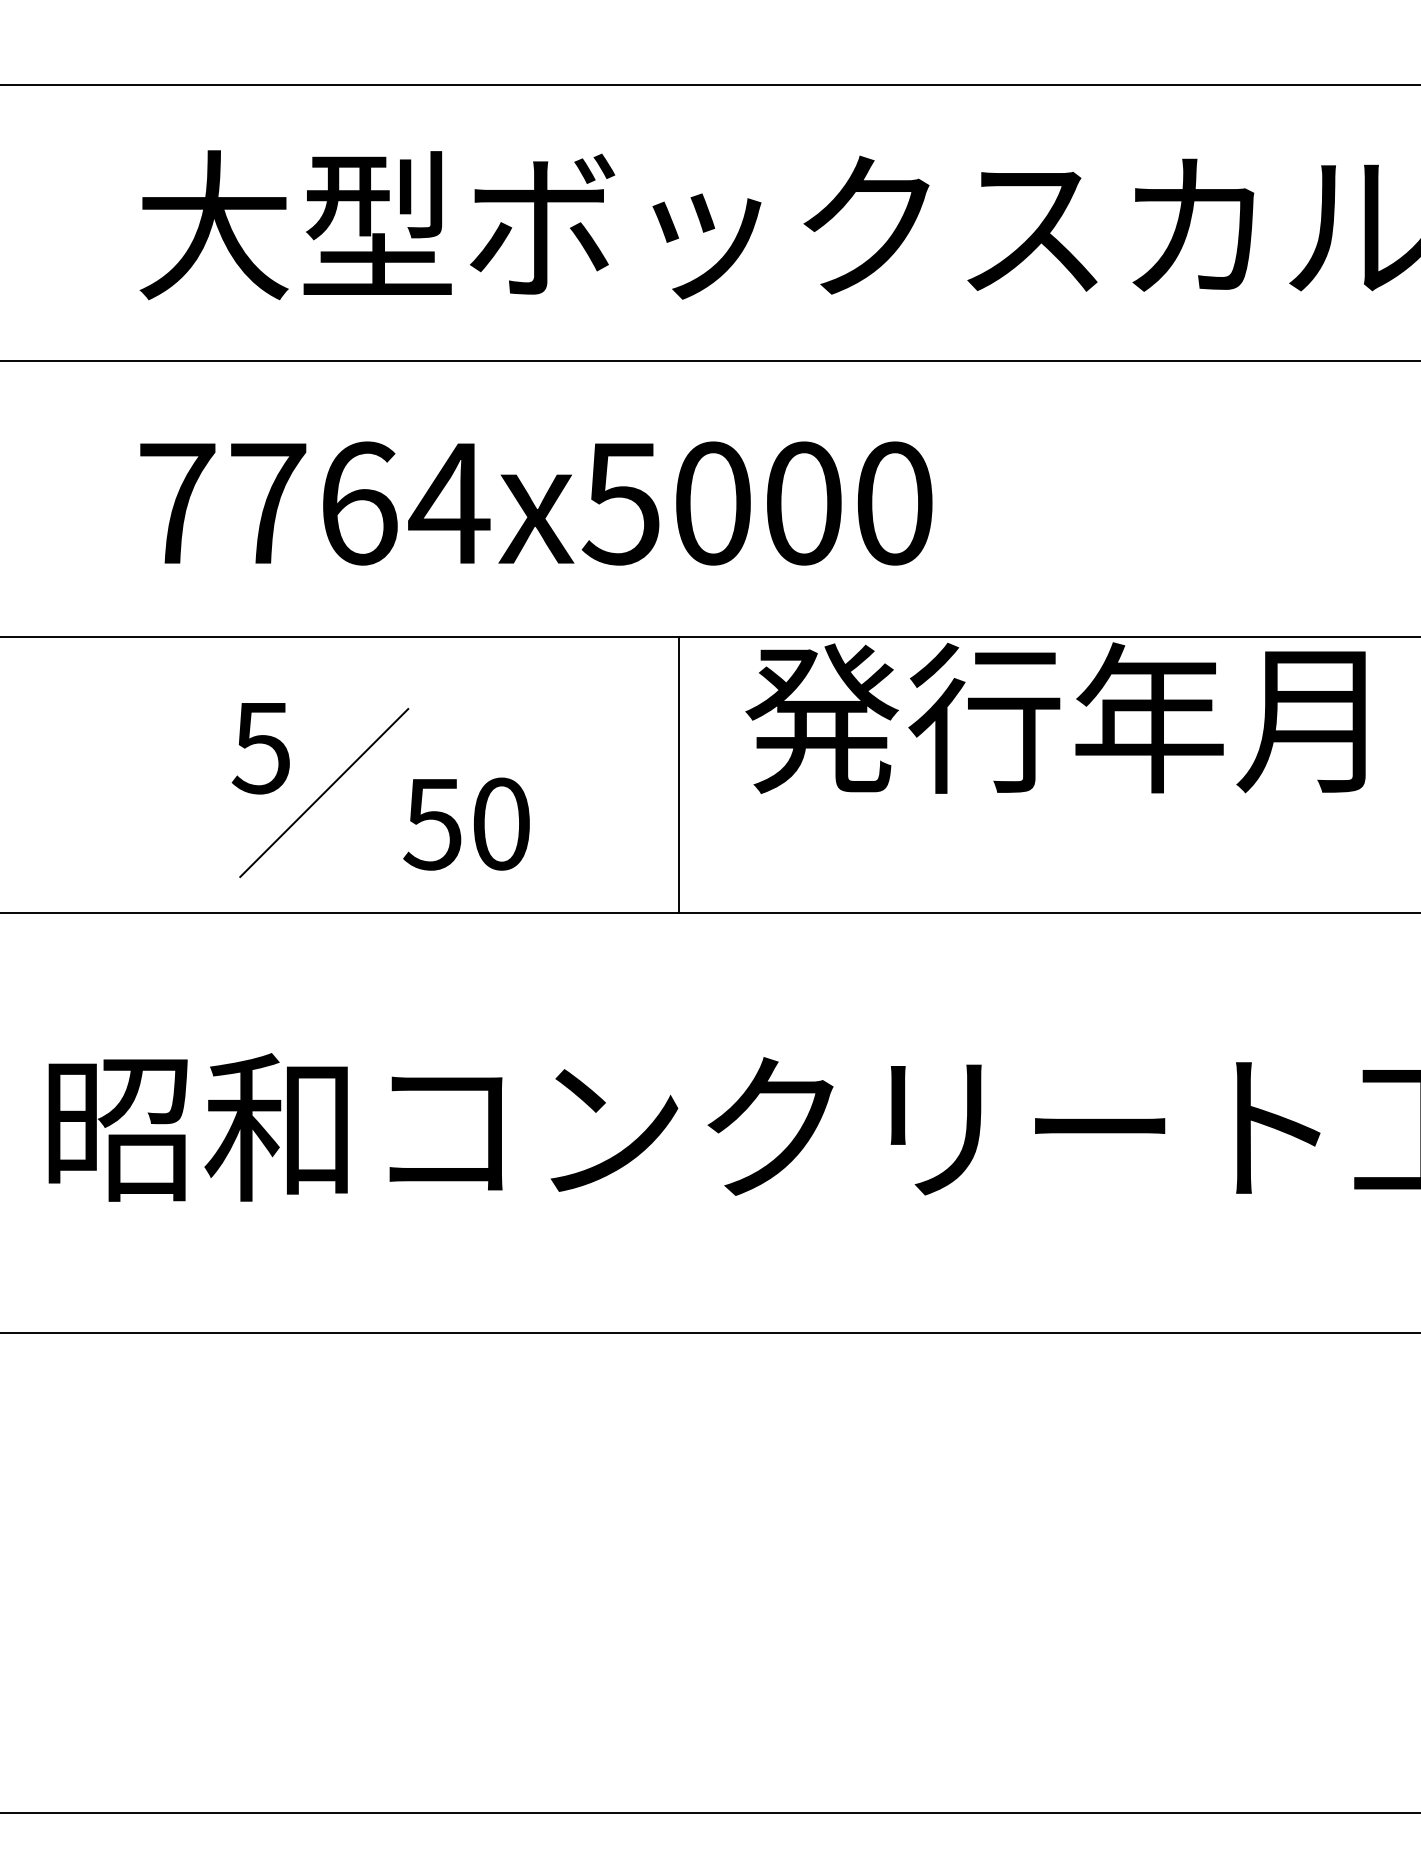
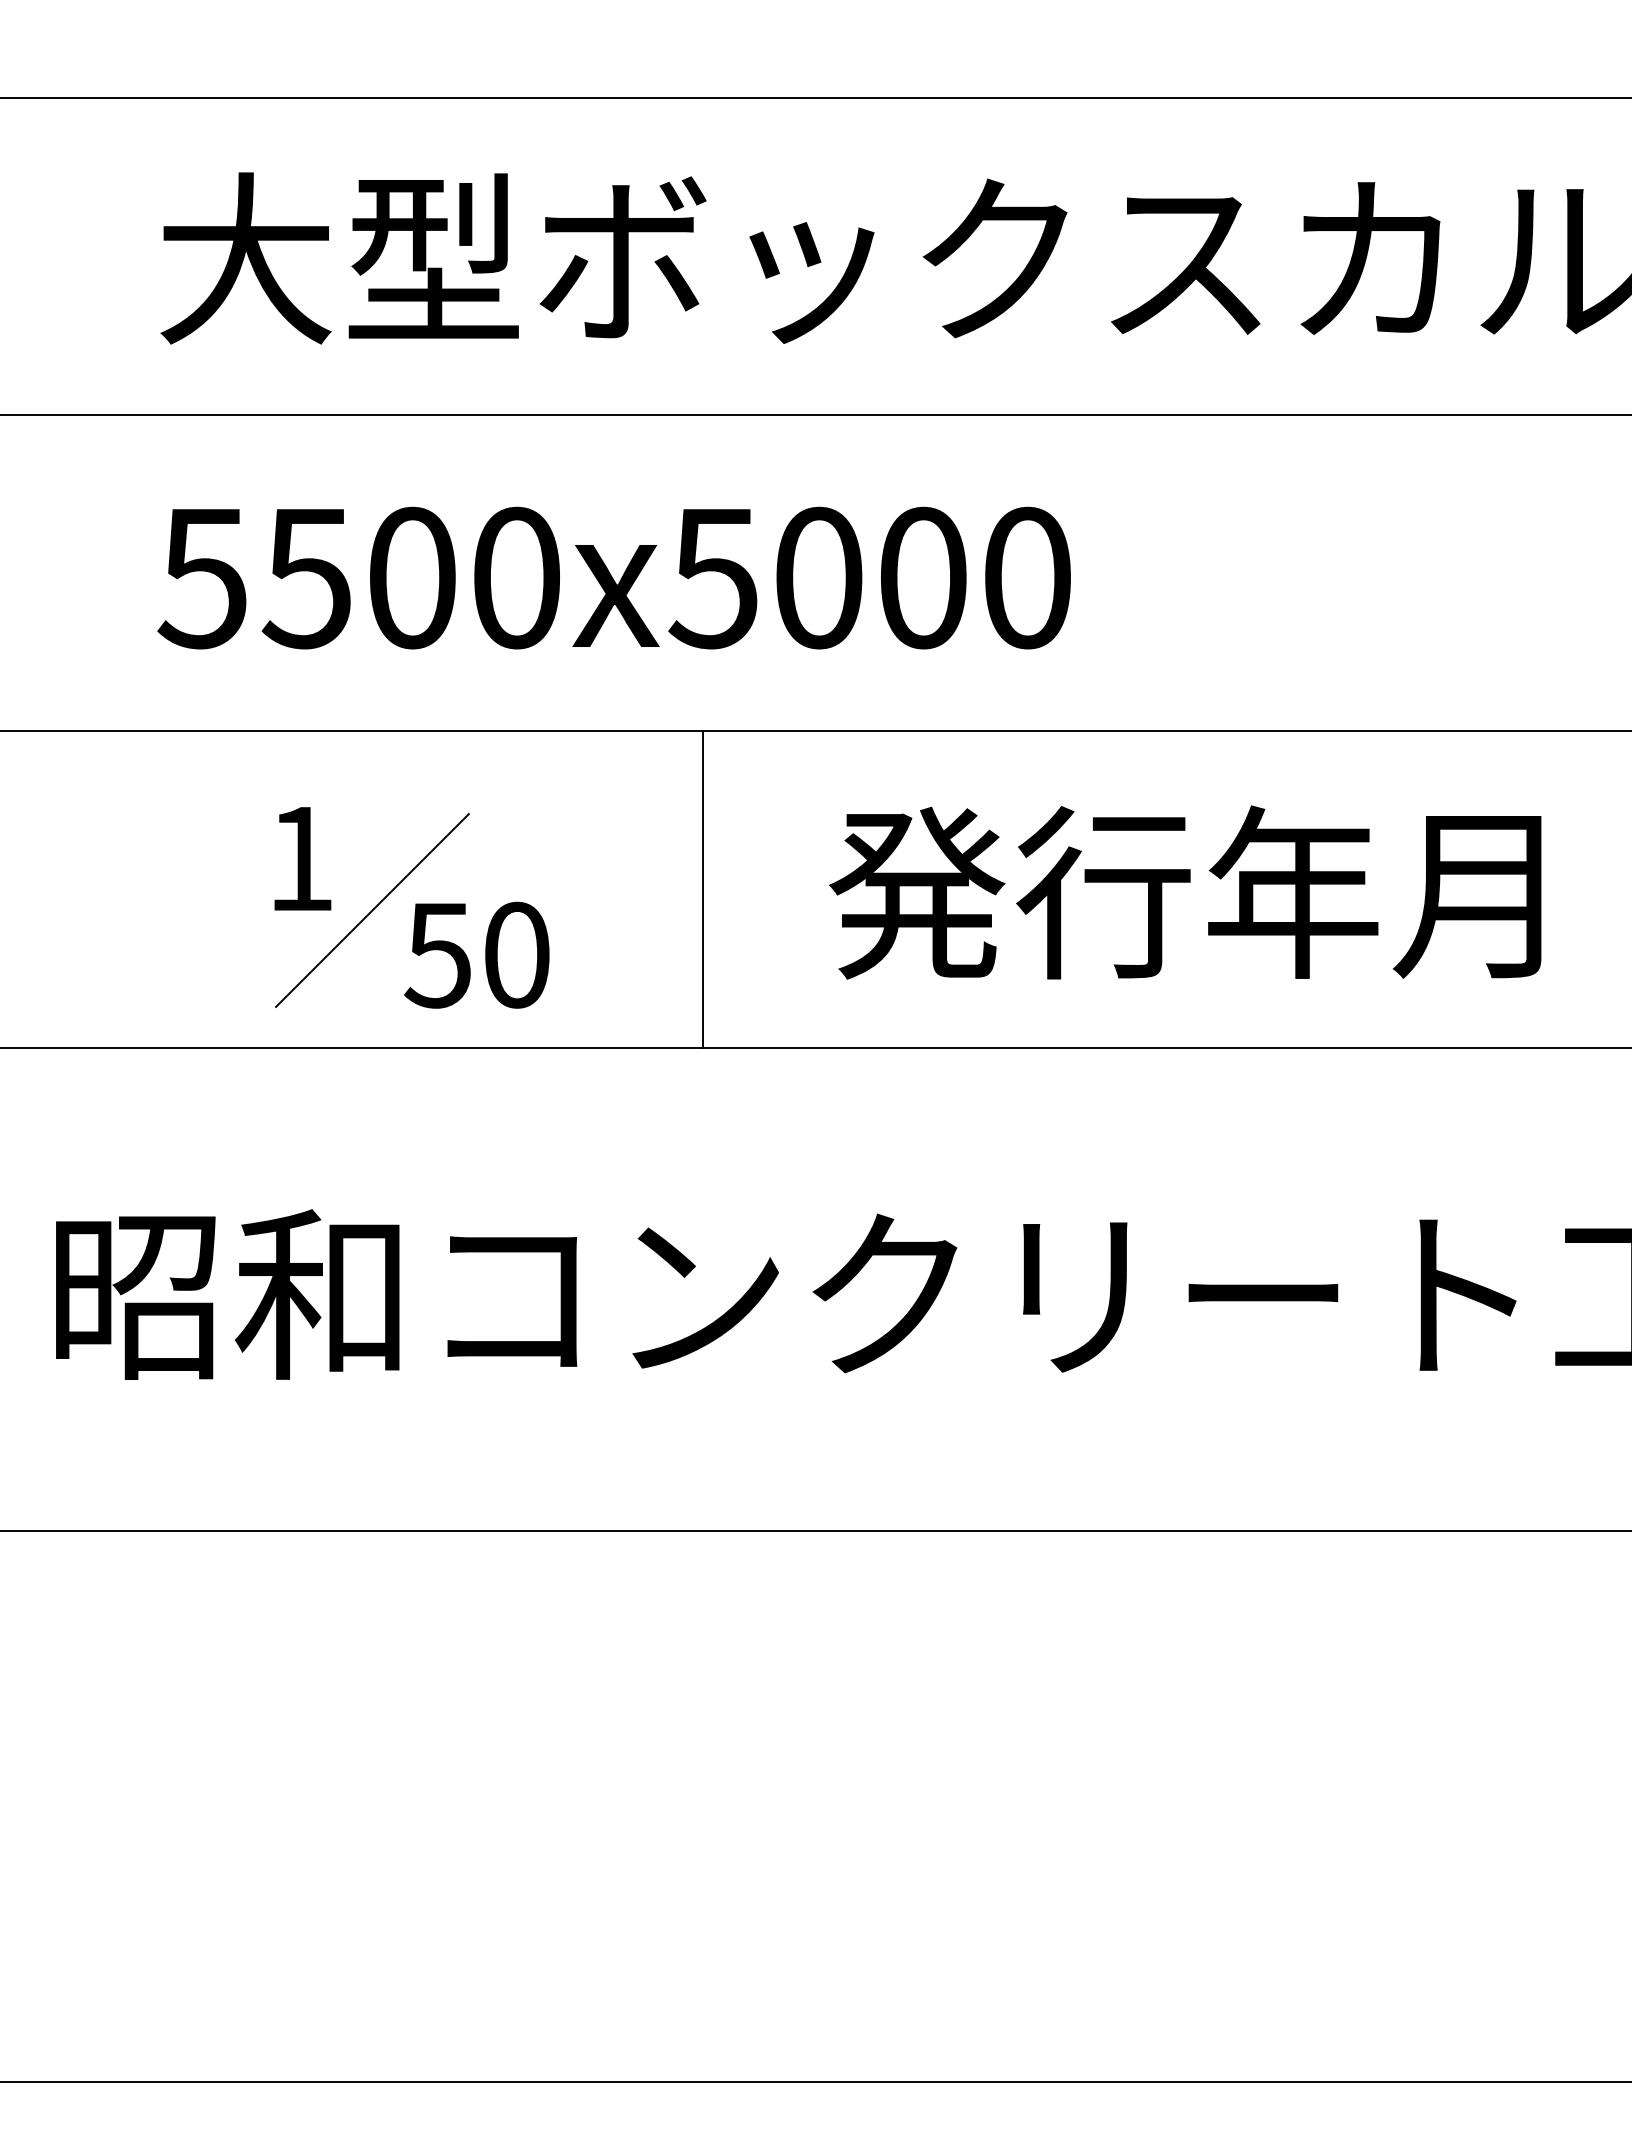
text: (313, 503) -> (360, 577), 7764x5000 -> 5500x5000
text: (1055, 718) -> (1185, 892), moved
text: (260, 748) -> (299, 859), 5 -> 1
line: (679, 774) -> (703, 889), moved
text: (466, 823) -> (476, 954), moved

